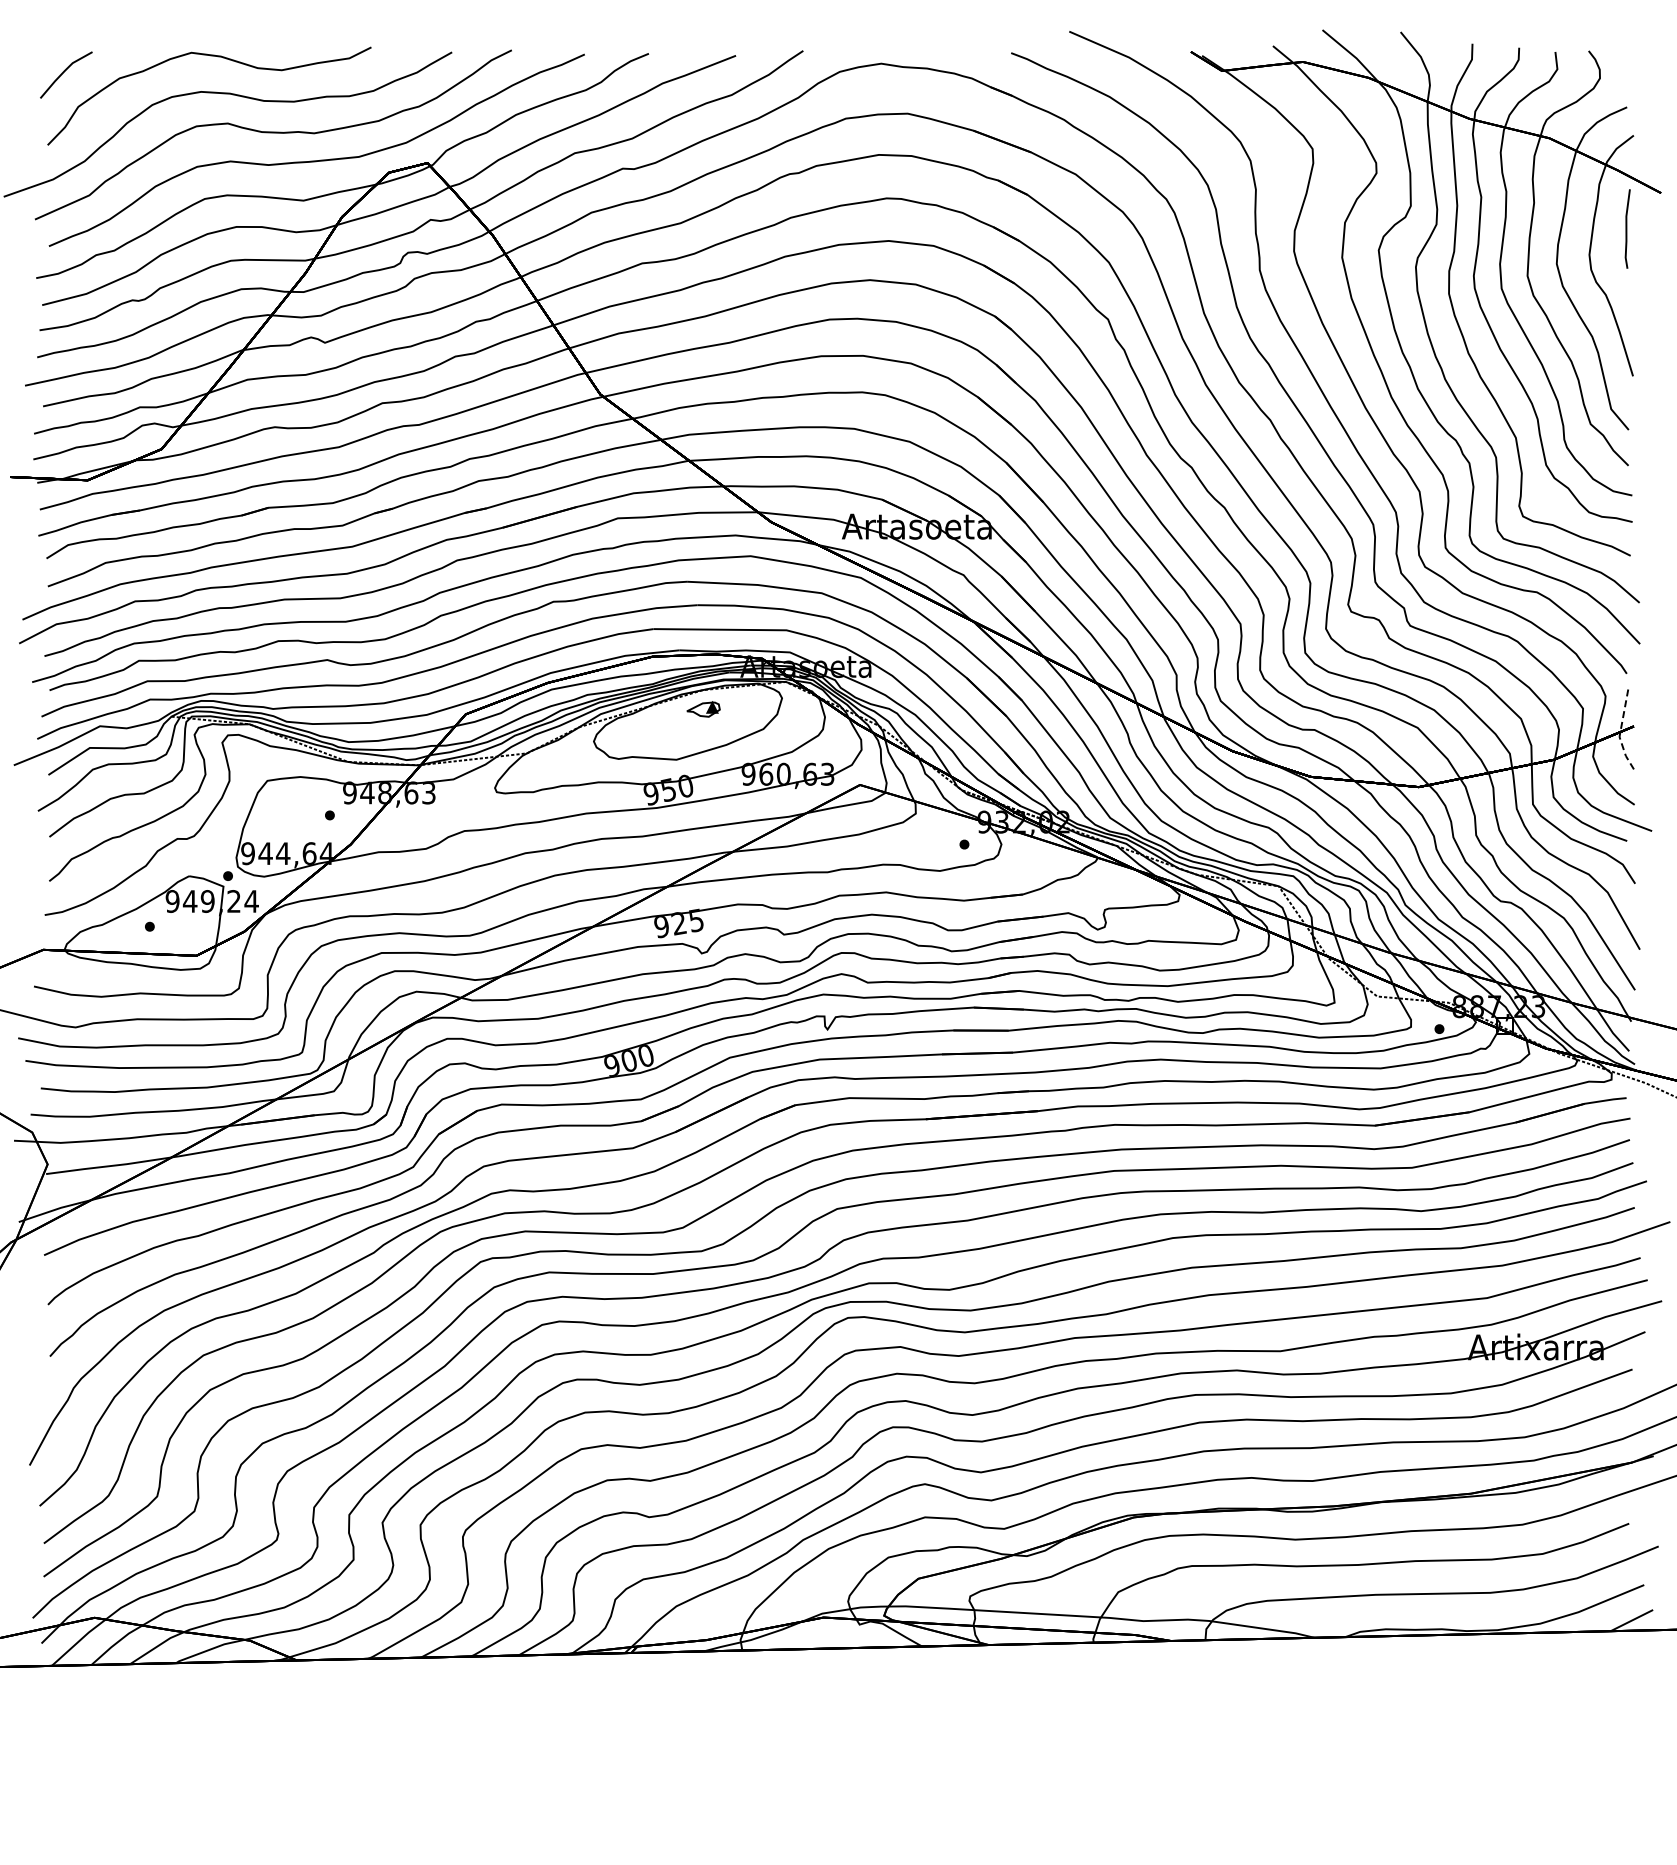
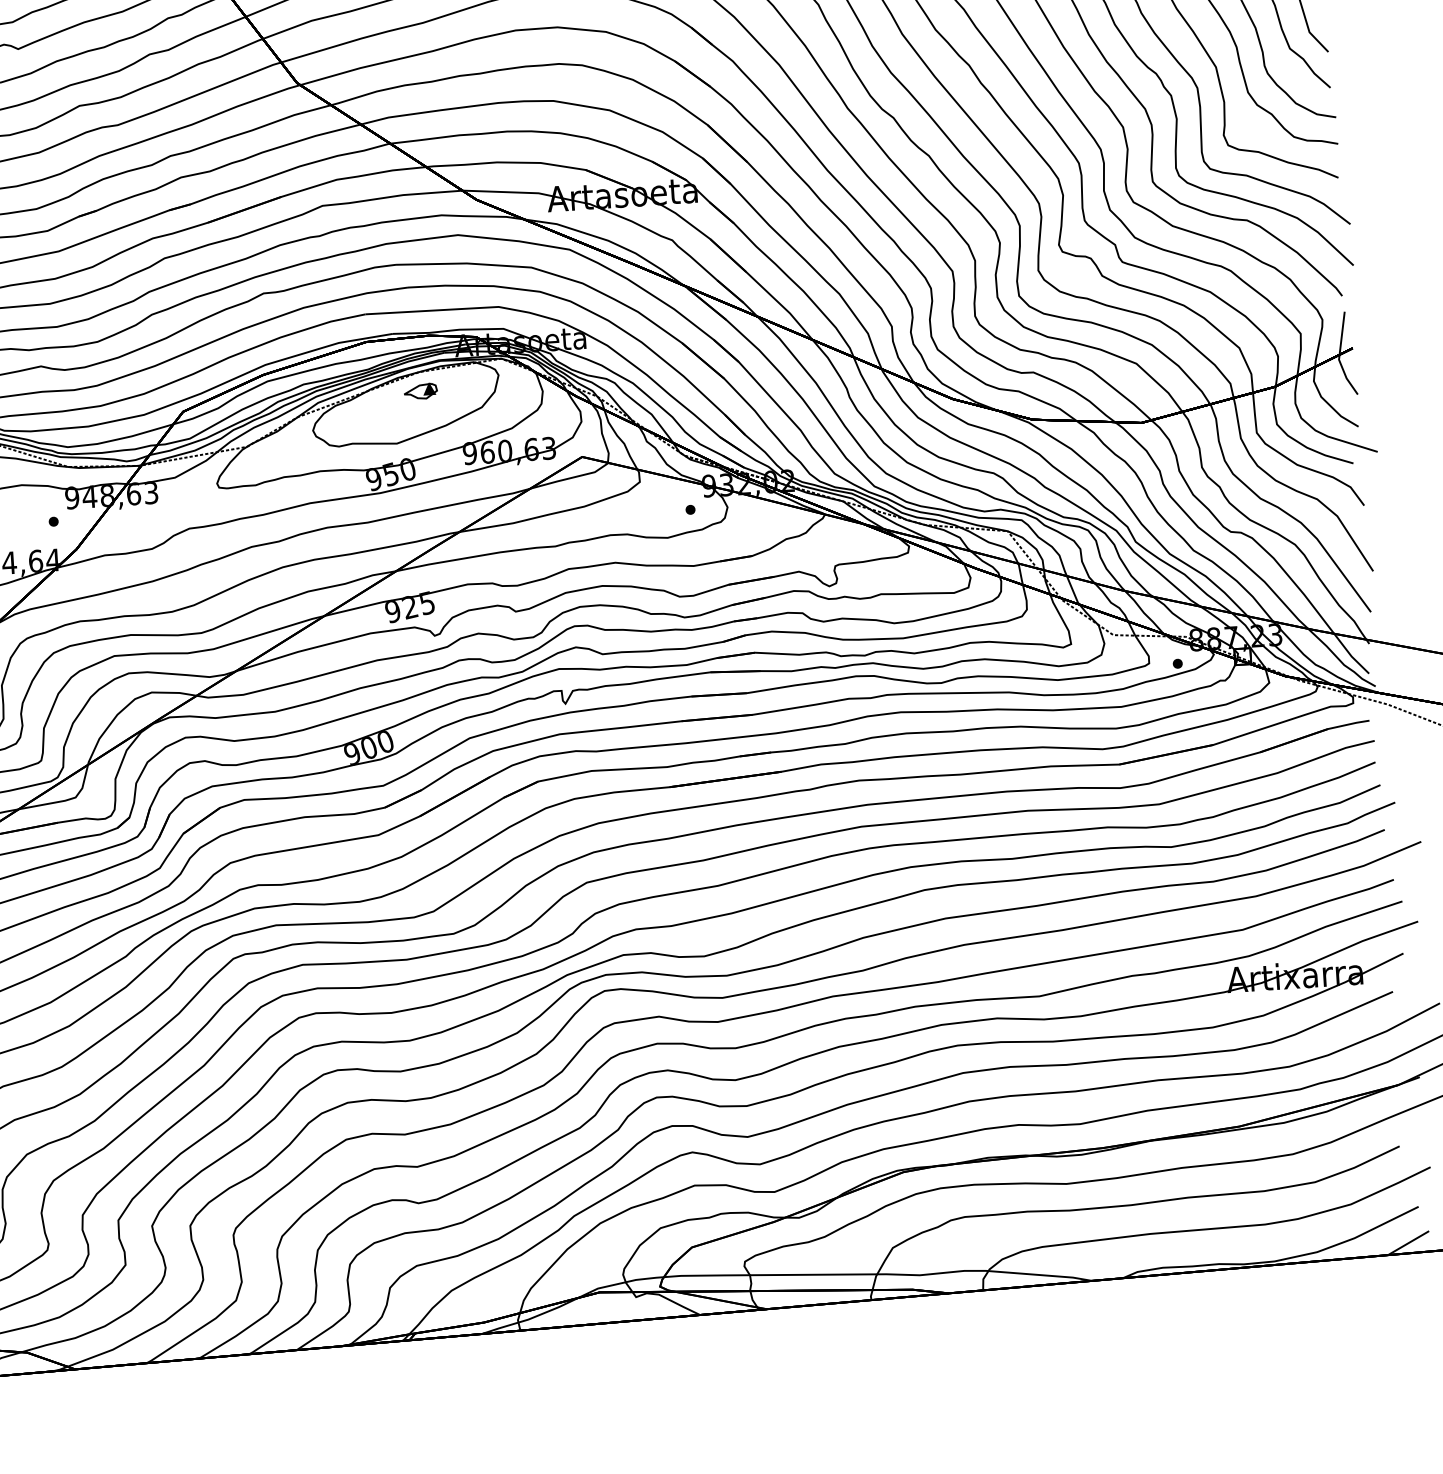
line: (1620, 734) -> (1339, 357), dashed -> solid

